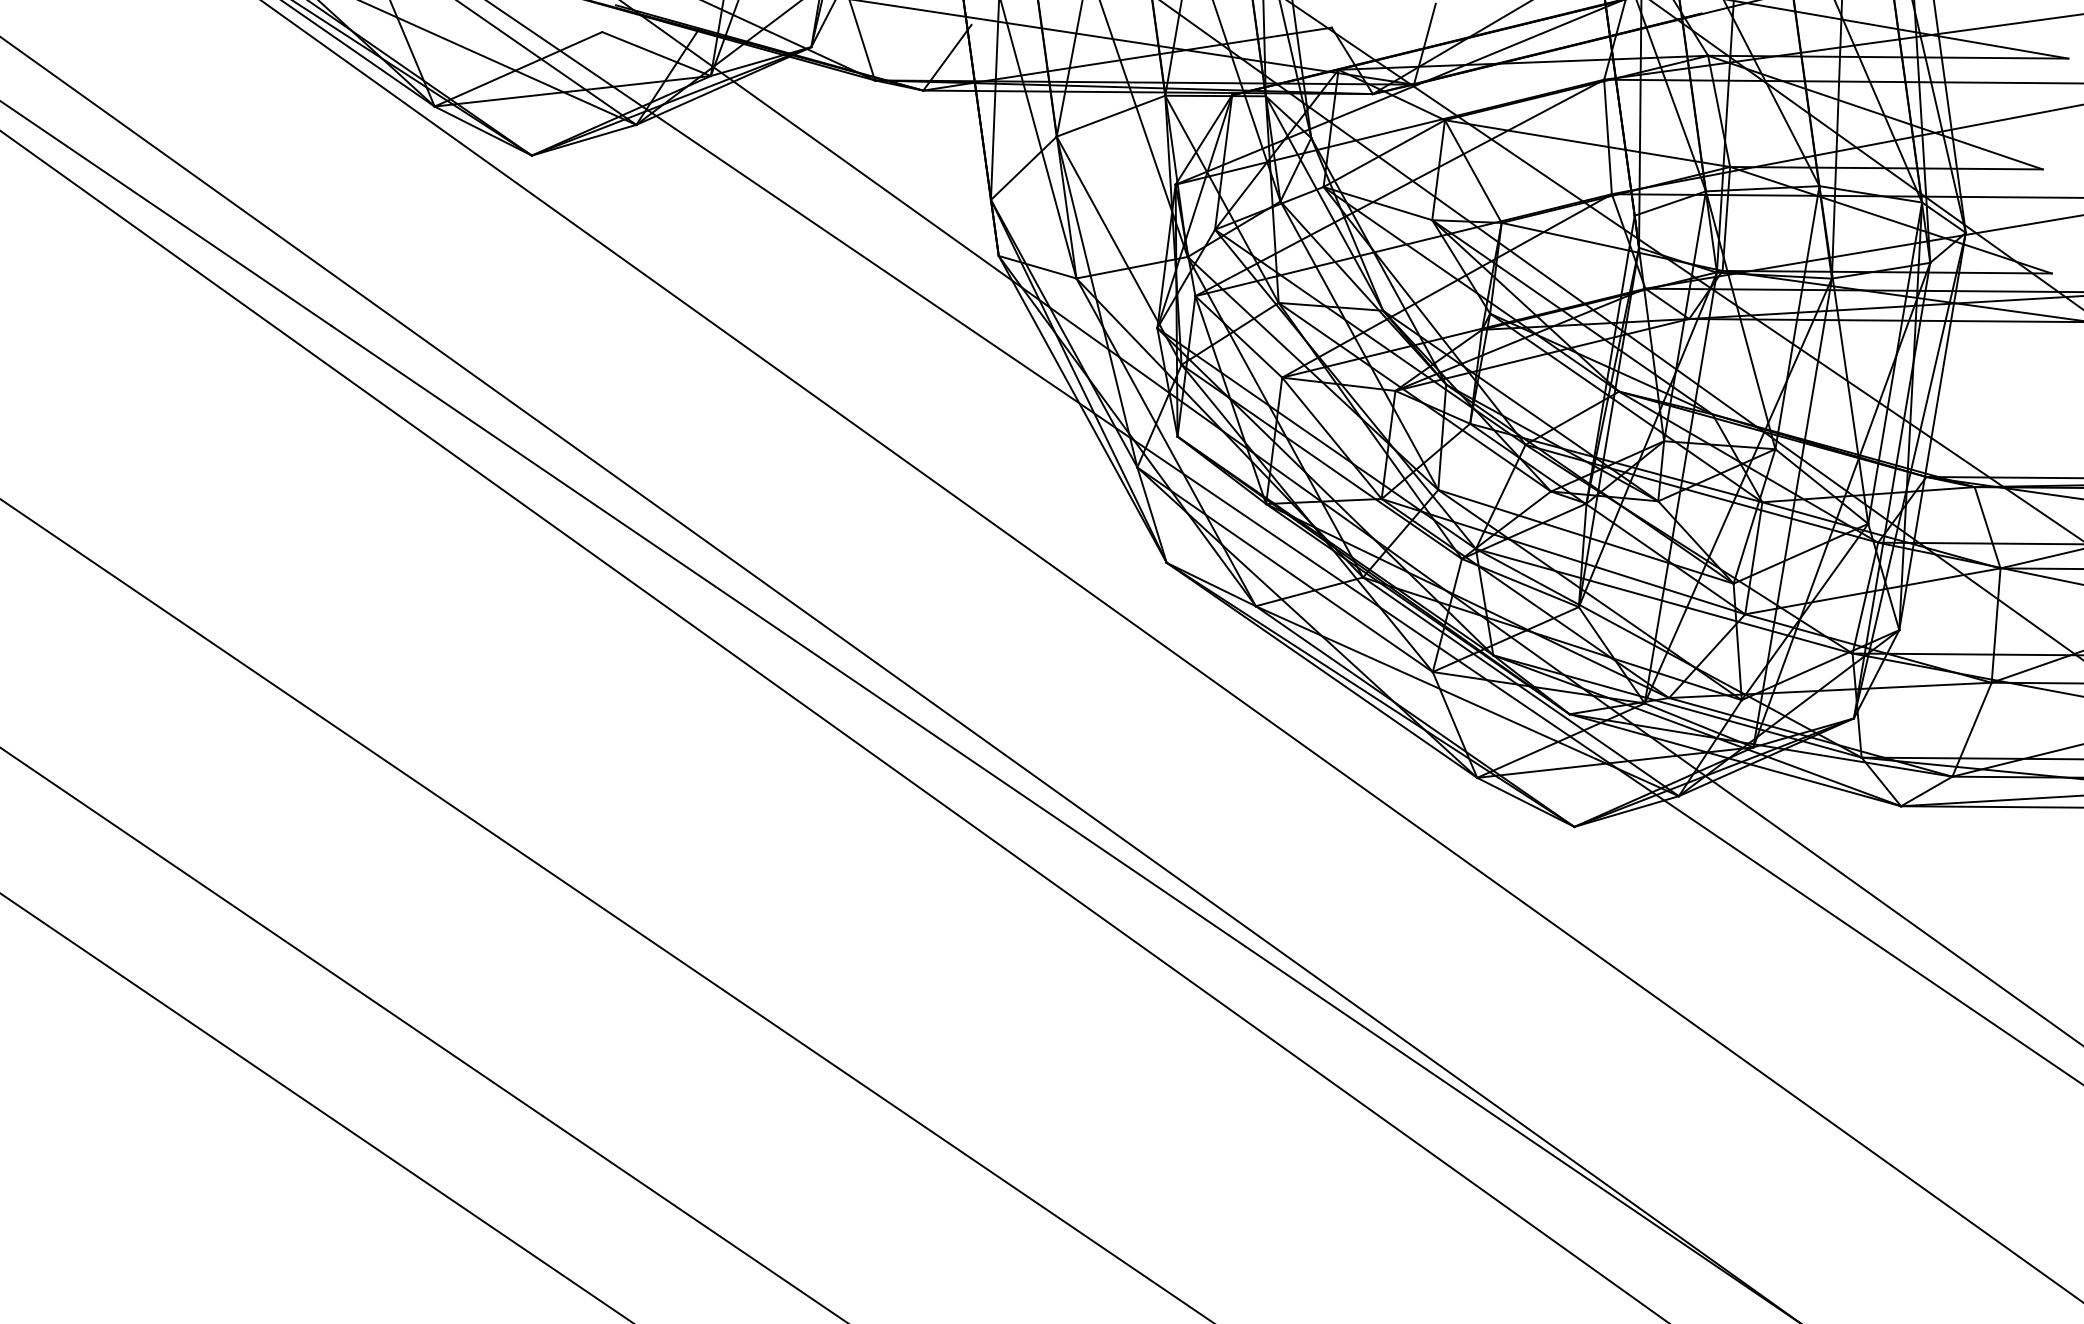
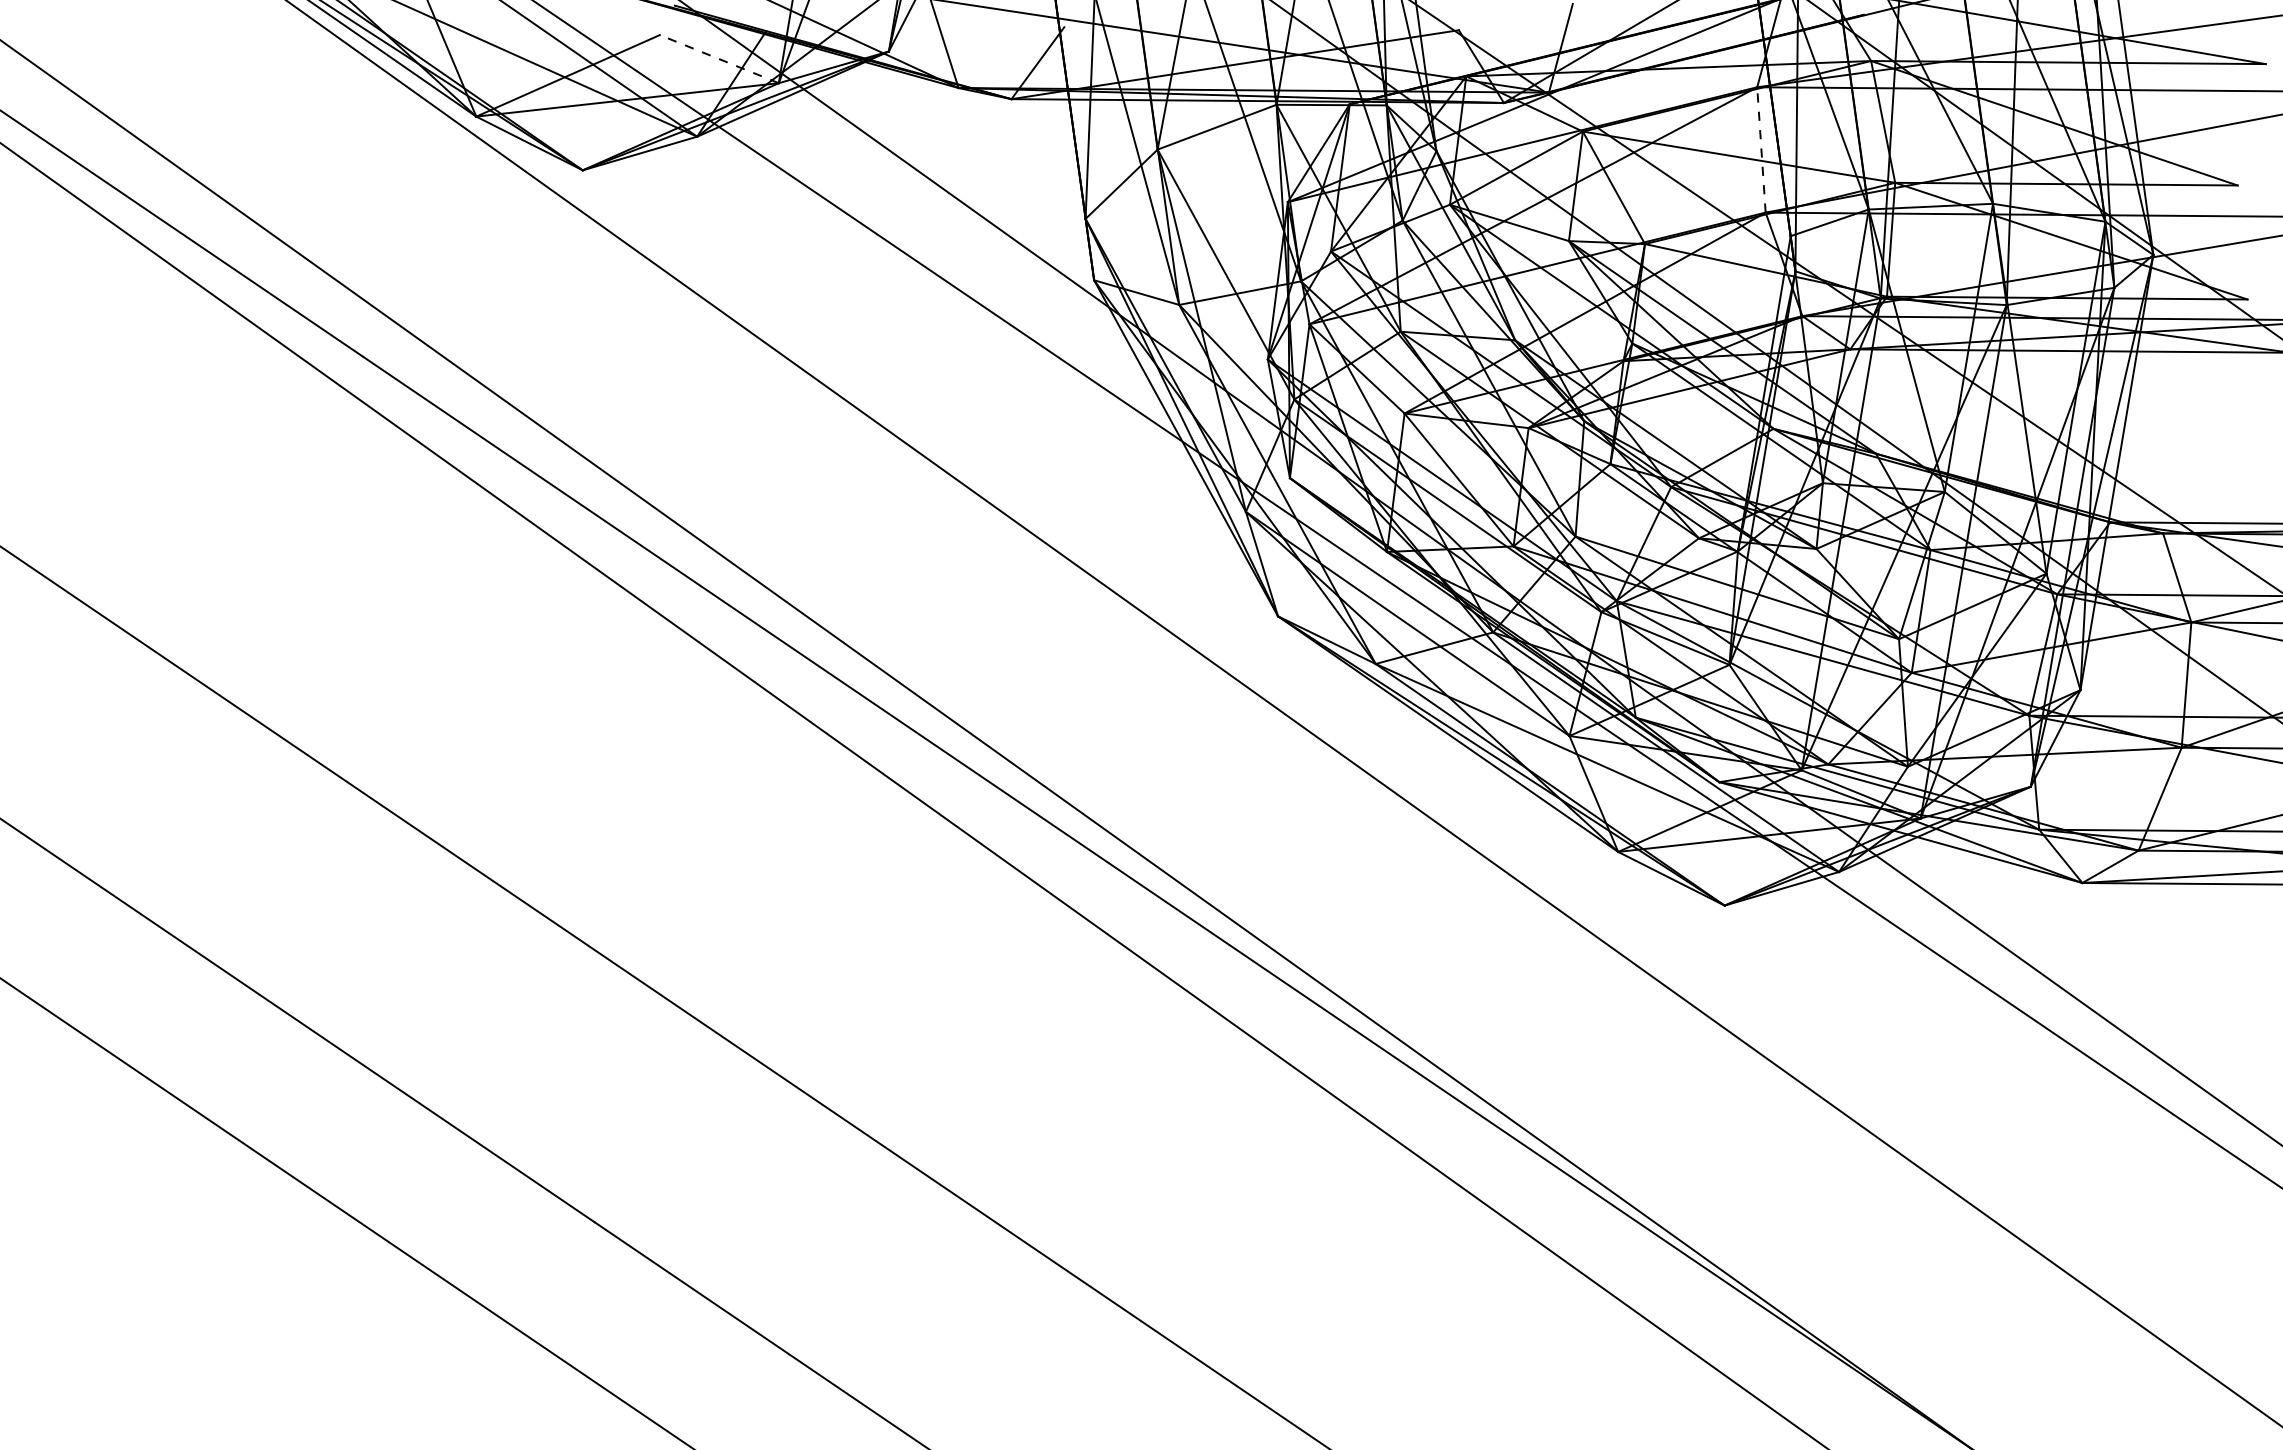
line: (655, 53) -> (718, 58), solid -> dashed
line: (1608, 136) -> (1761, 149), solid -> dashed

